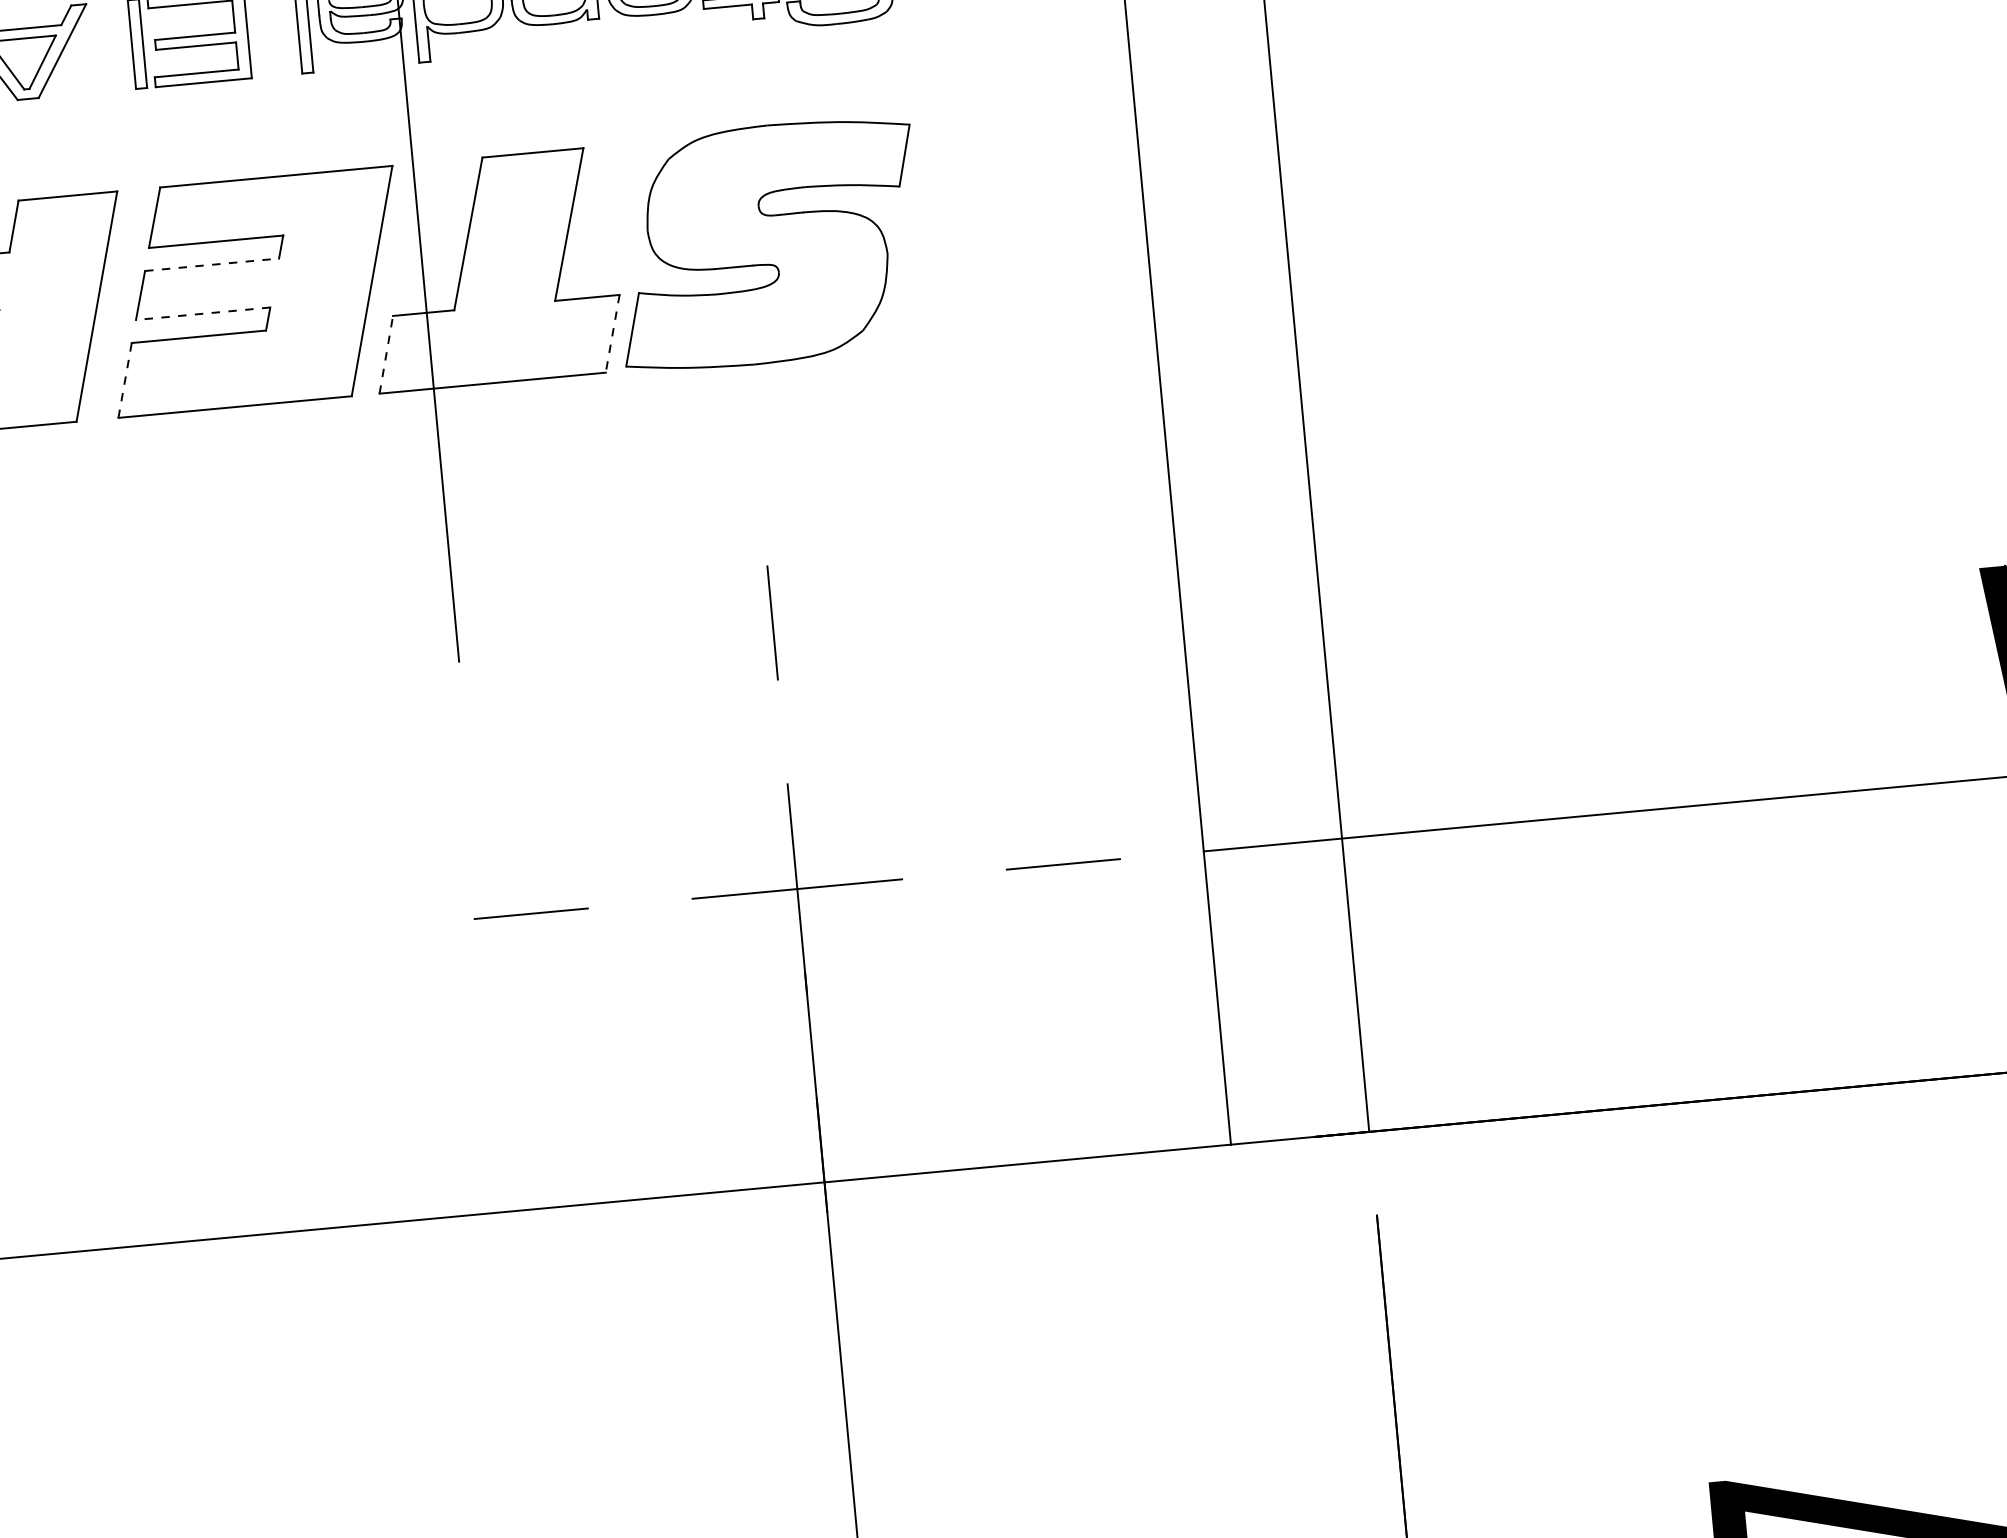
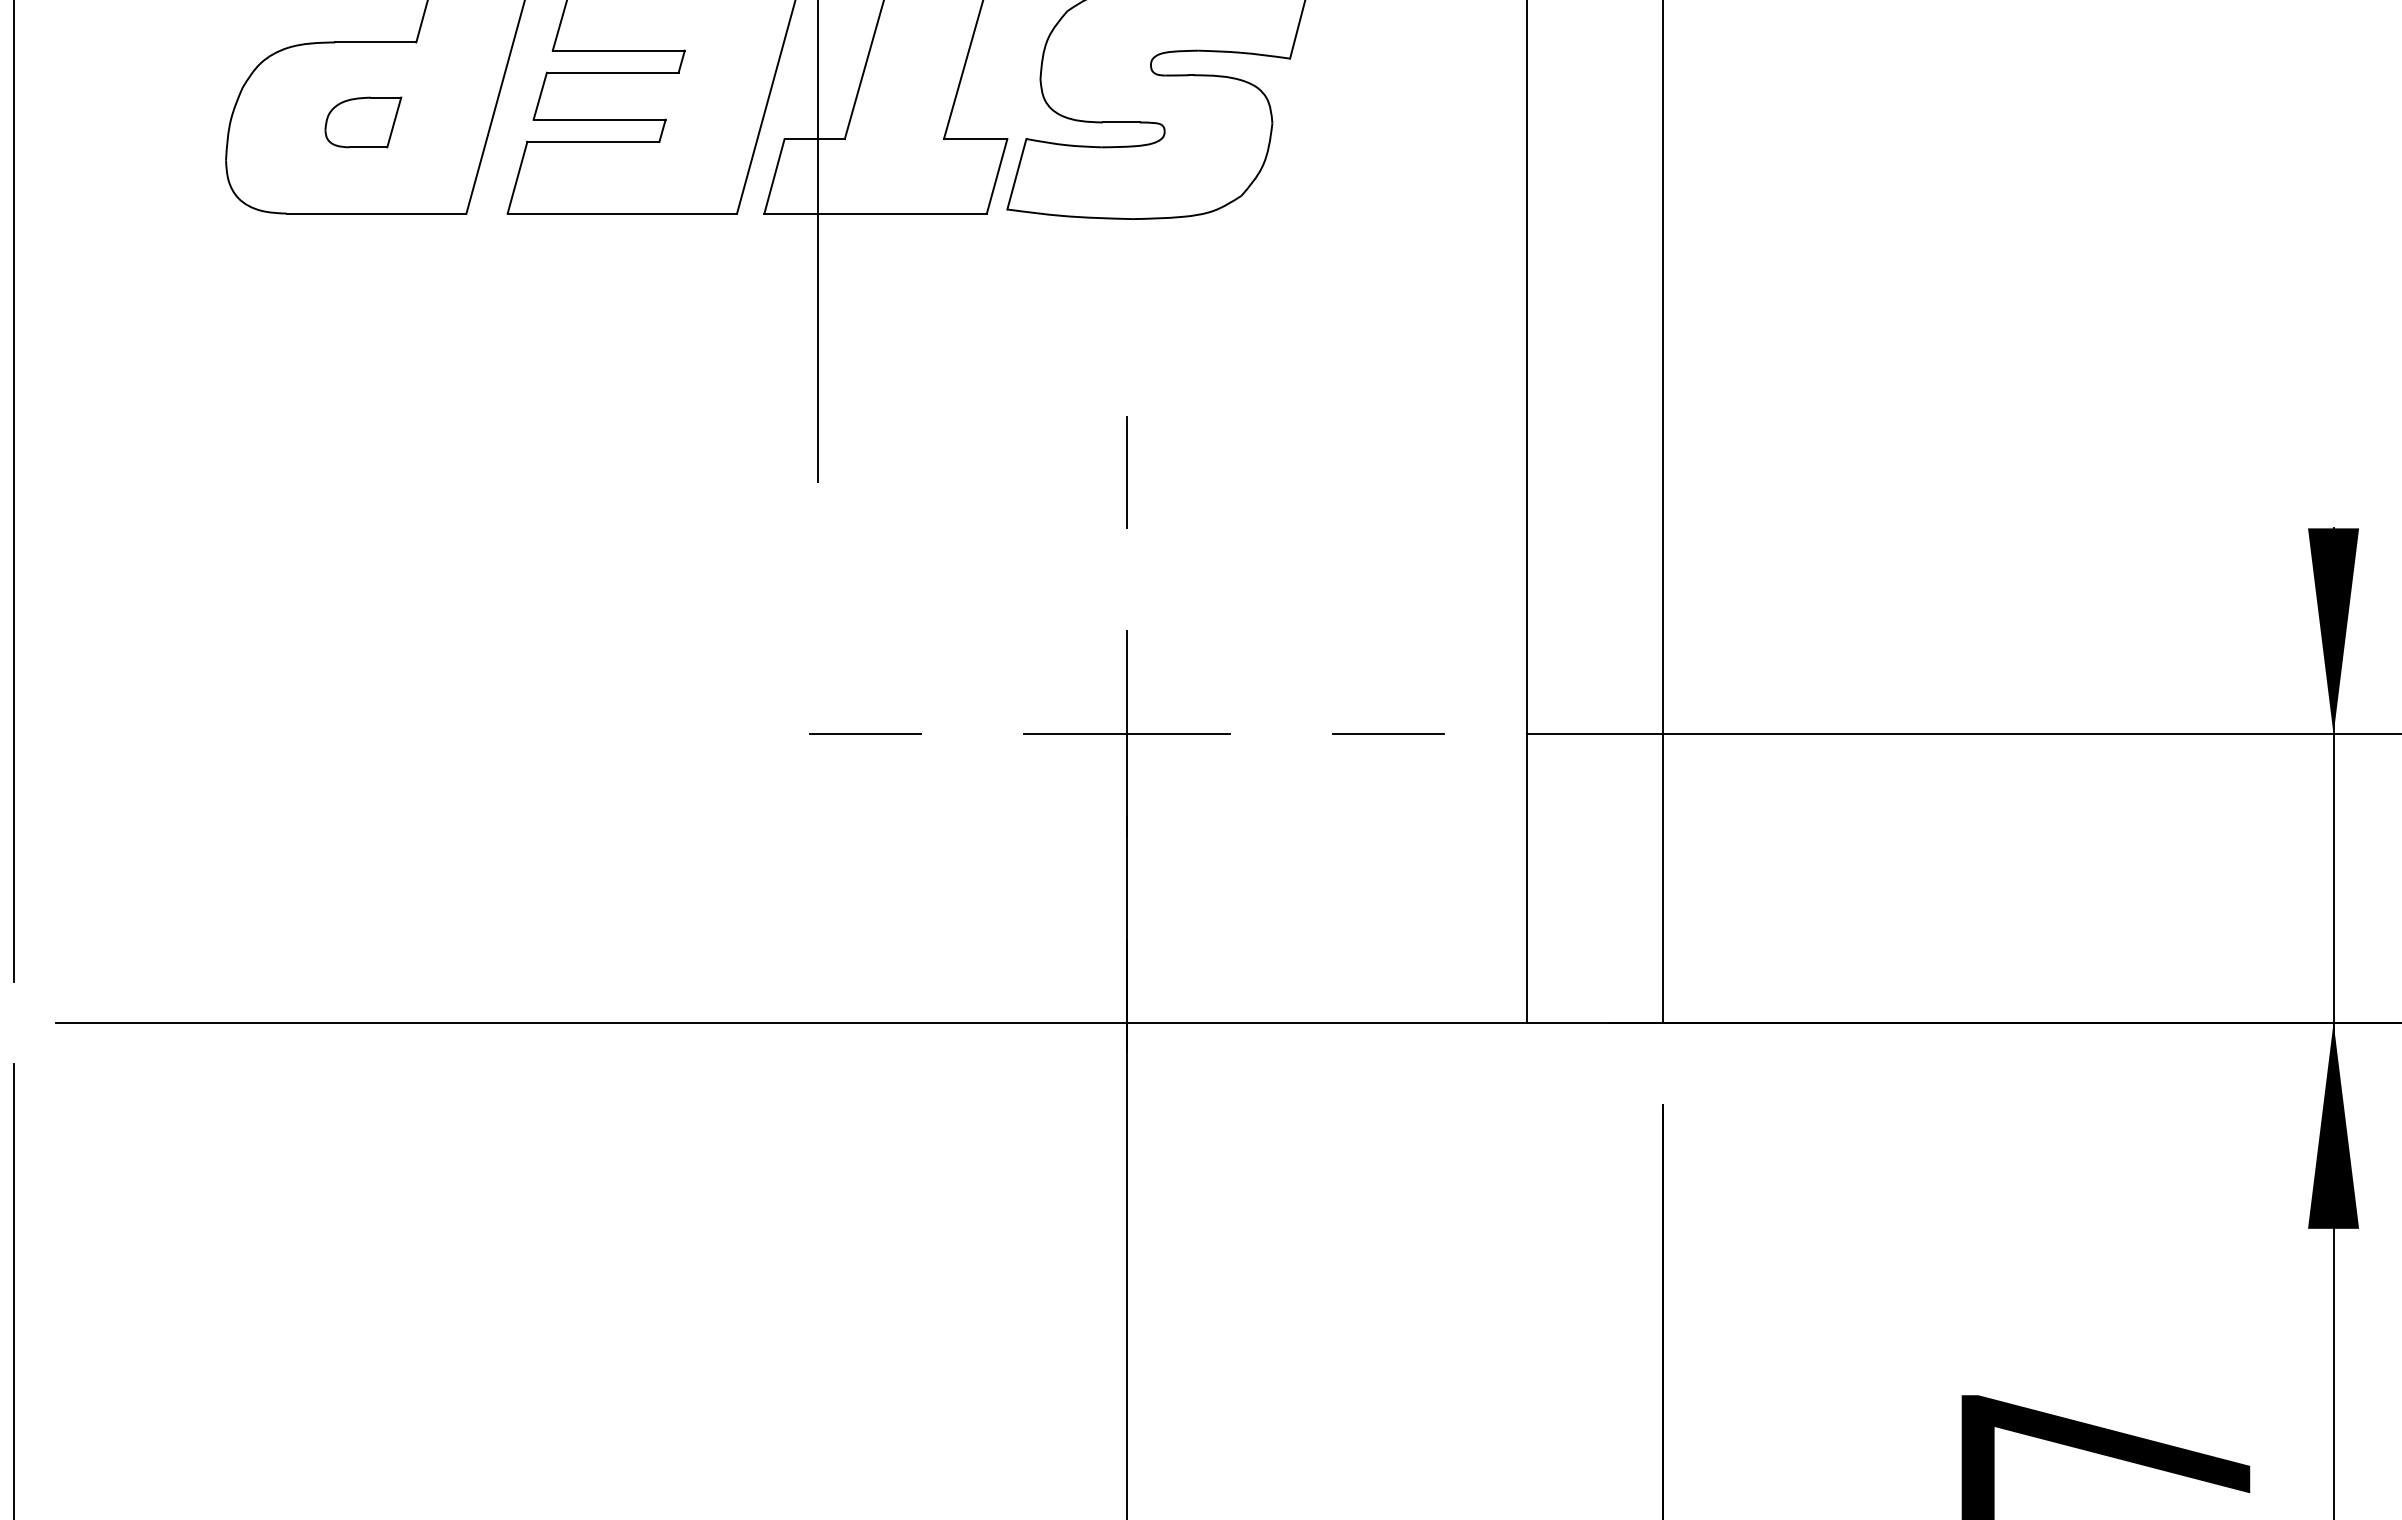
line: (211, 264) -> (612, 72), dashed -> solid
line: (202, 313) -> (599, 119), dashed -> solid
line: (613, 333) -> (997, 176), dashed -> solid
line: (386, 355) -> (774, 176), dashed -> solid
line: (125, 380) -> (517, 177), dashed -> solid

